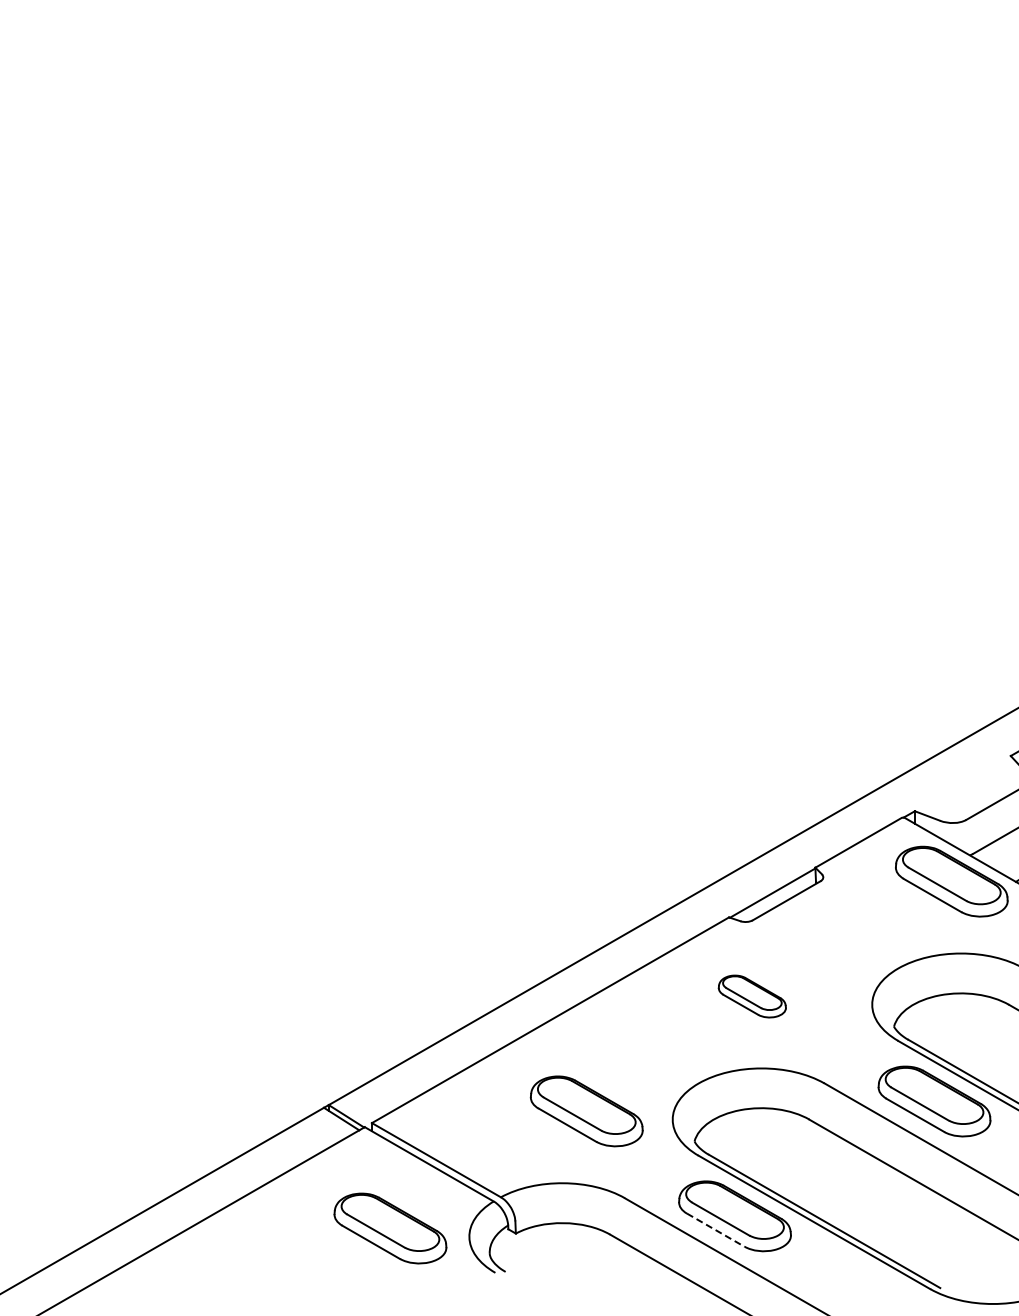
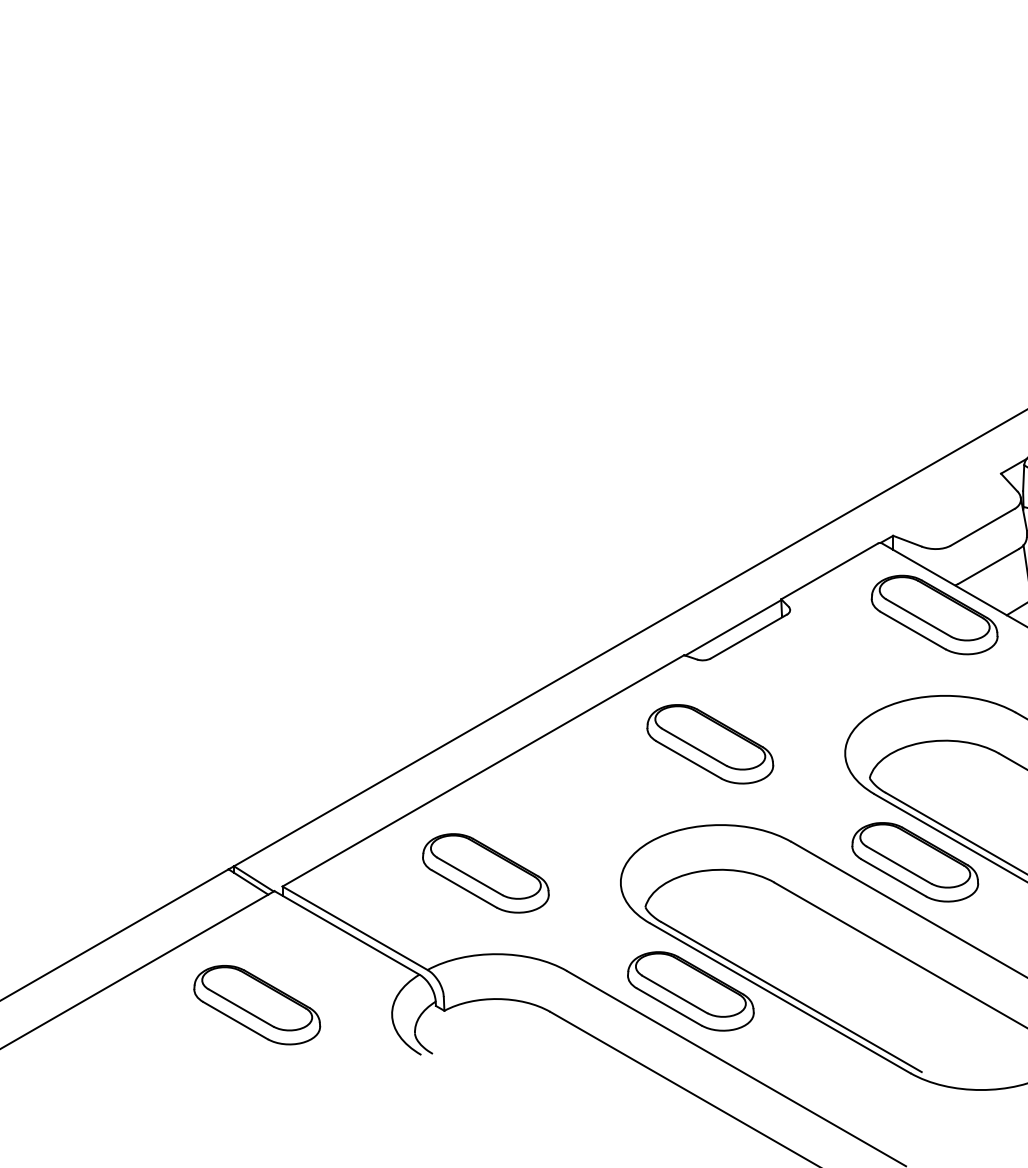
part: (752, 996) -> (710, 744), size x1.67
part: (586, 1111) -> (485, 873), moved
part: (390, 1228) -> (257, 1005), moved
line: (716, 1230) -> (670, 1007), dashed -> solid

